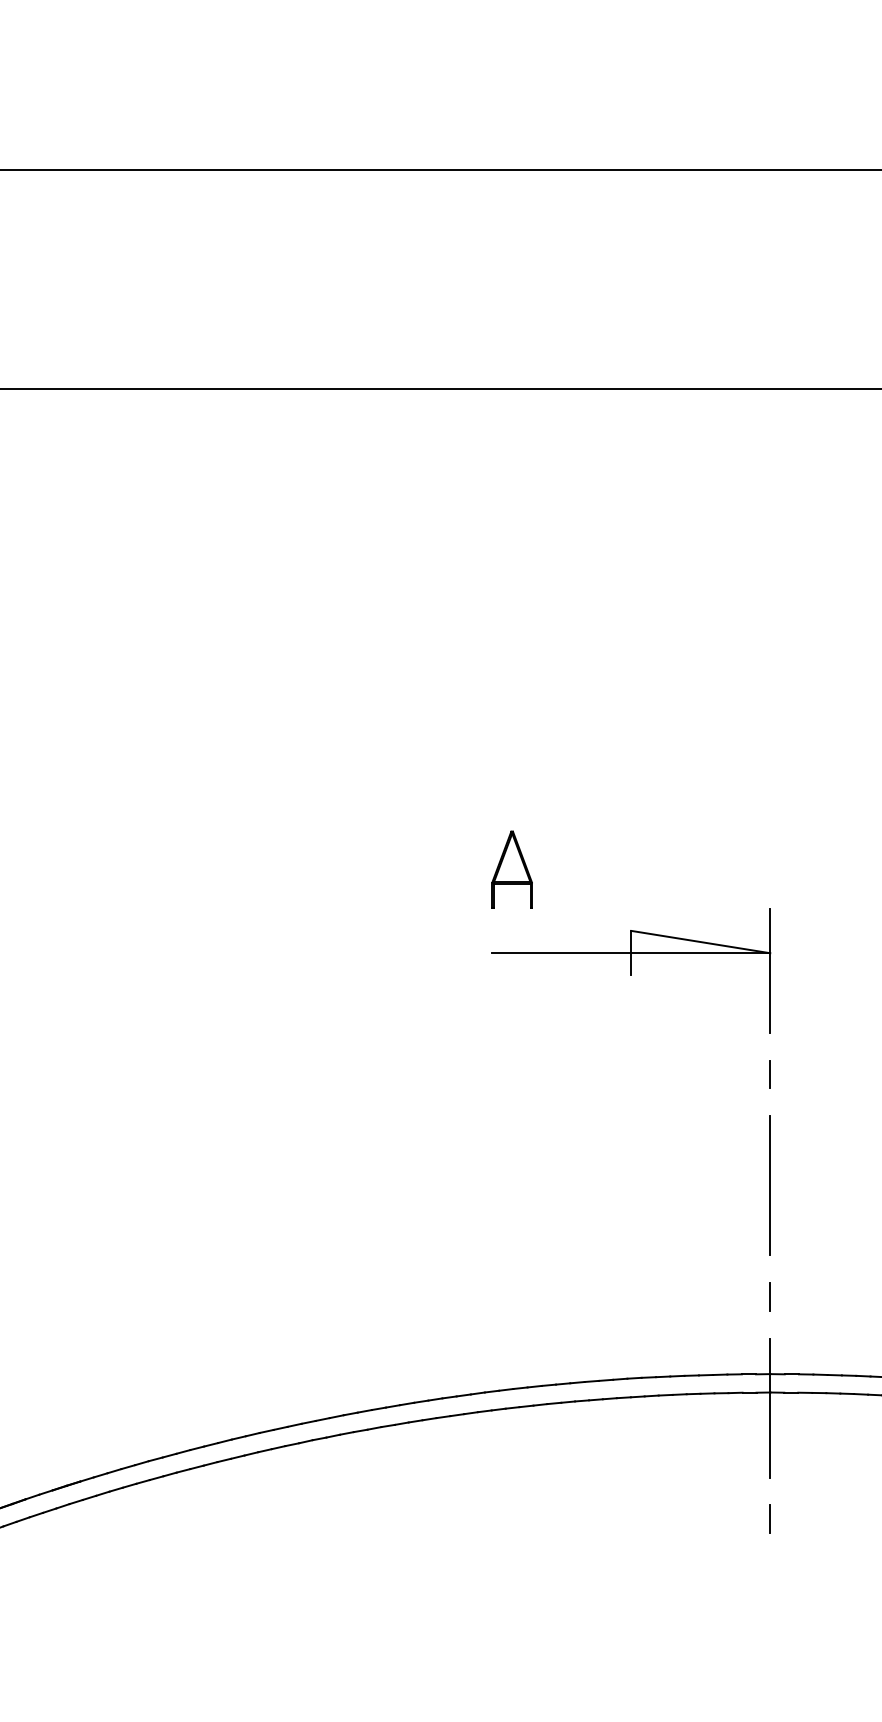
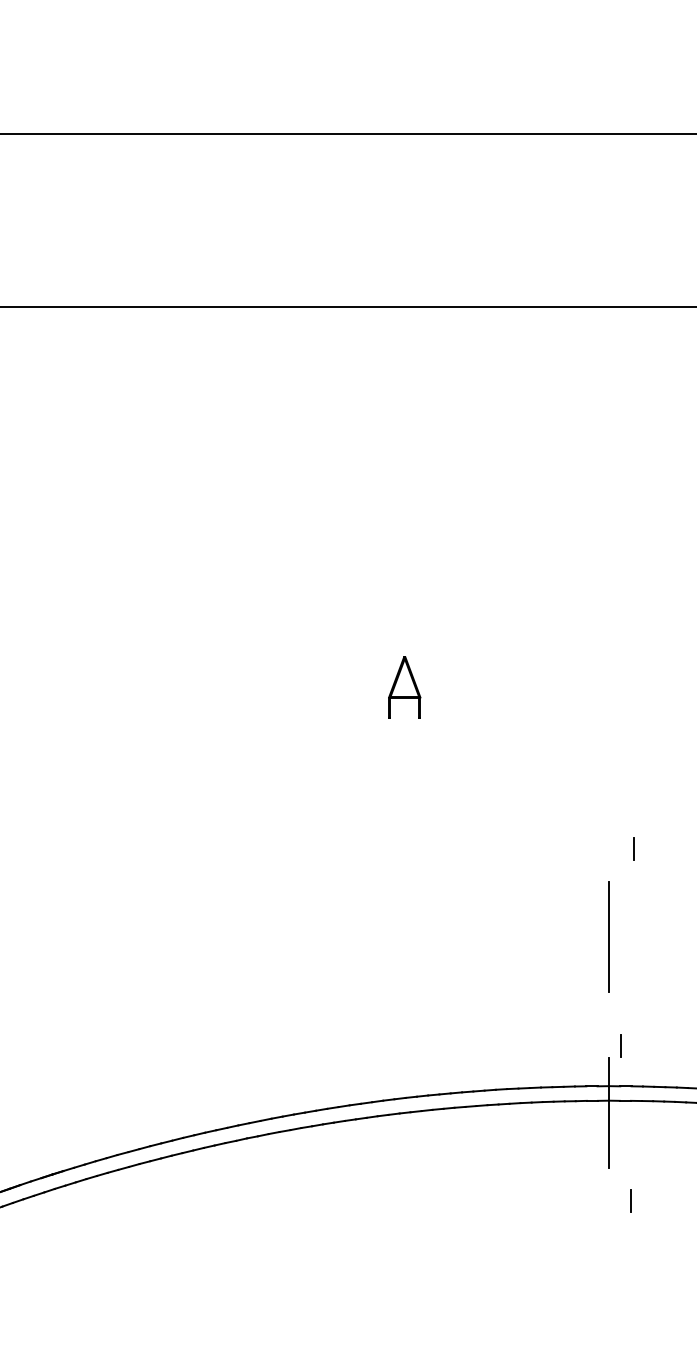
part: (630, 971) -> (498, 767), removed
line: (769, 1073) -> (633, 848), moved
line: (769, 1296) -> (620, 1045), moved
line: (769, 1518) -> (630, 1200), moved

